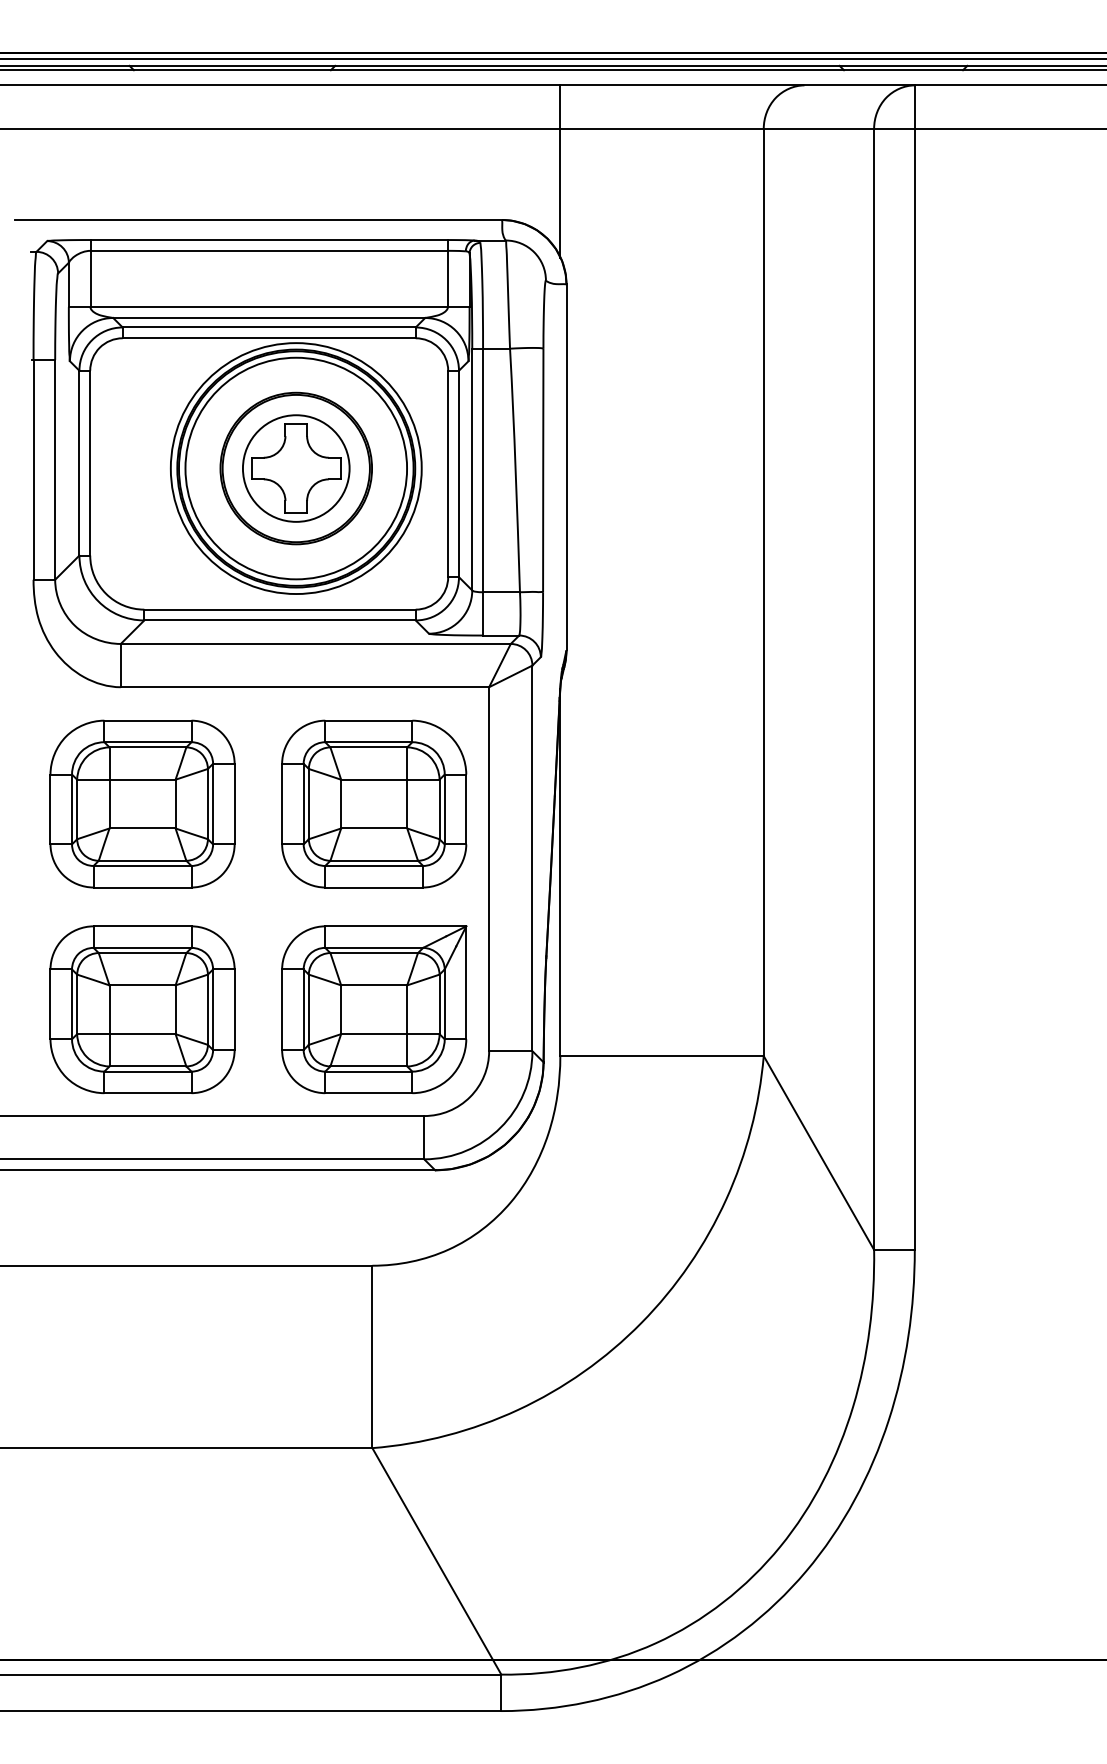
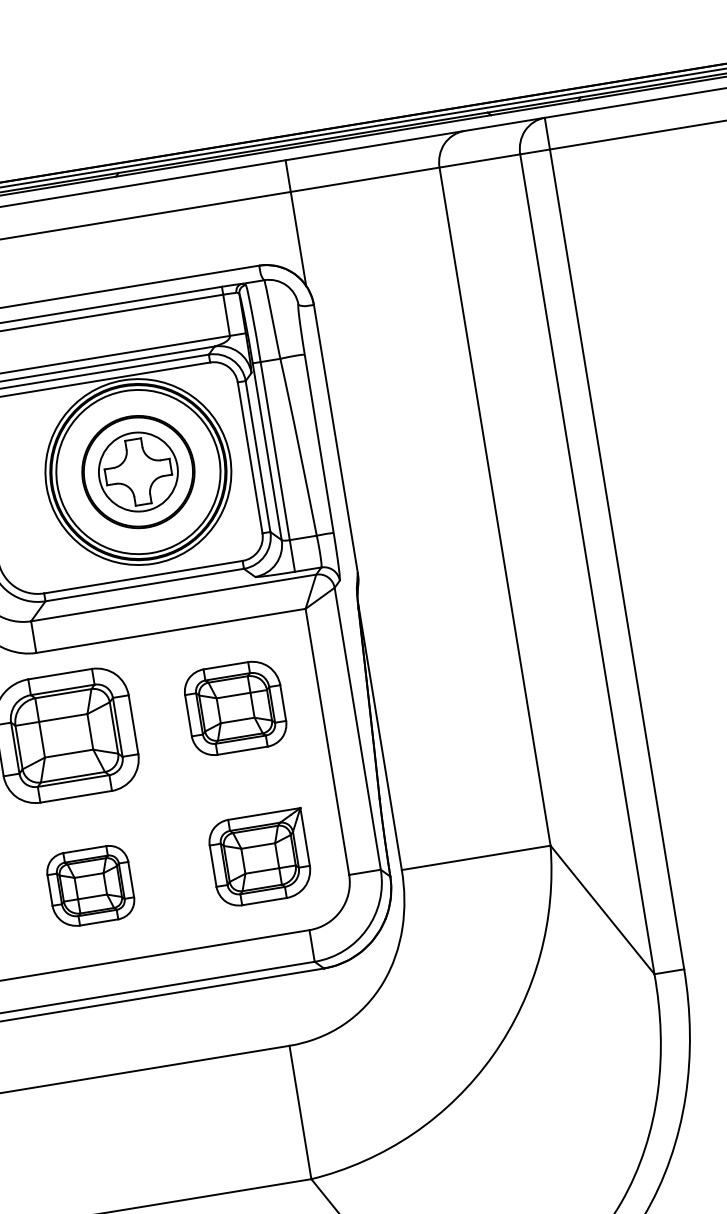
part: (374, 803) -> (235, 707), size x0.7
part: (142, 1009) -> (90, 885), size x0.6
part: (374, 1009) -> (260, 858), size x0.7

